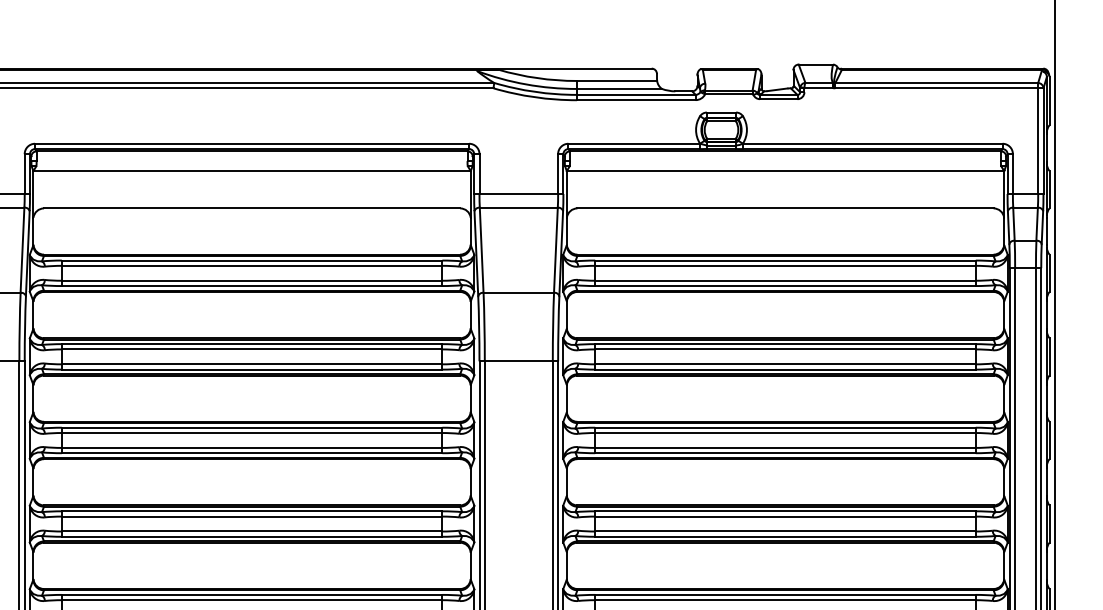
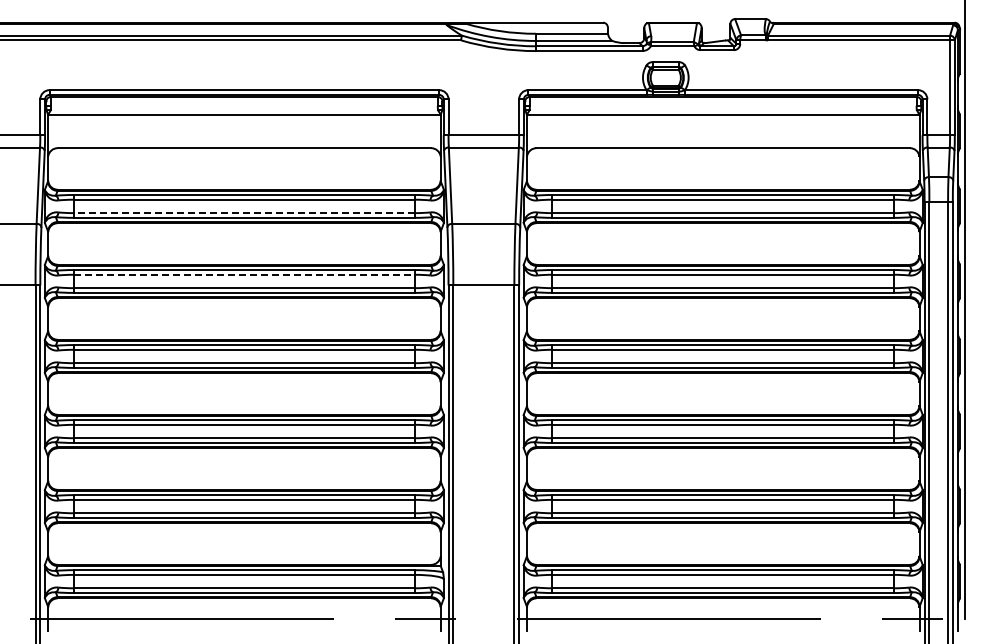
line: (252, 281) -> (244, 213), solid -> dashed
line: (252, 349) -> (244, 274), solid -> dashed

